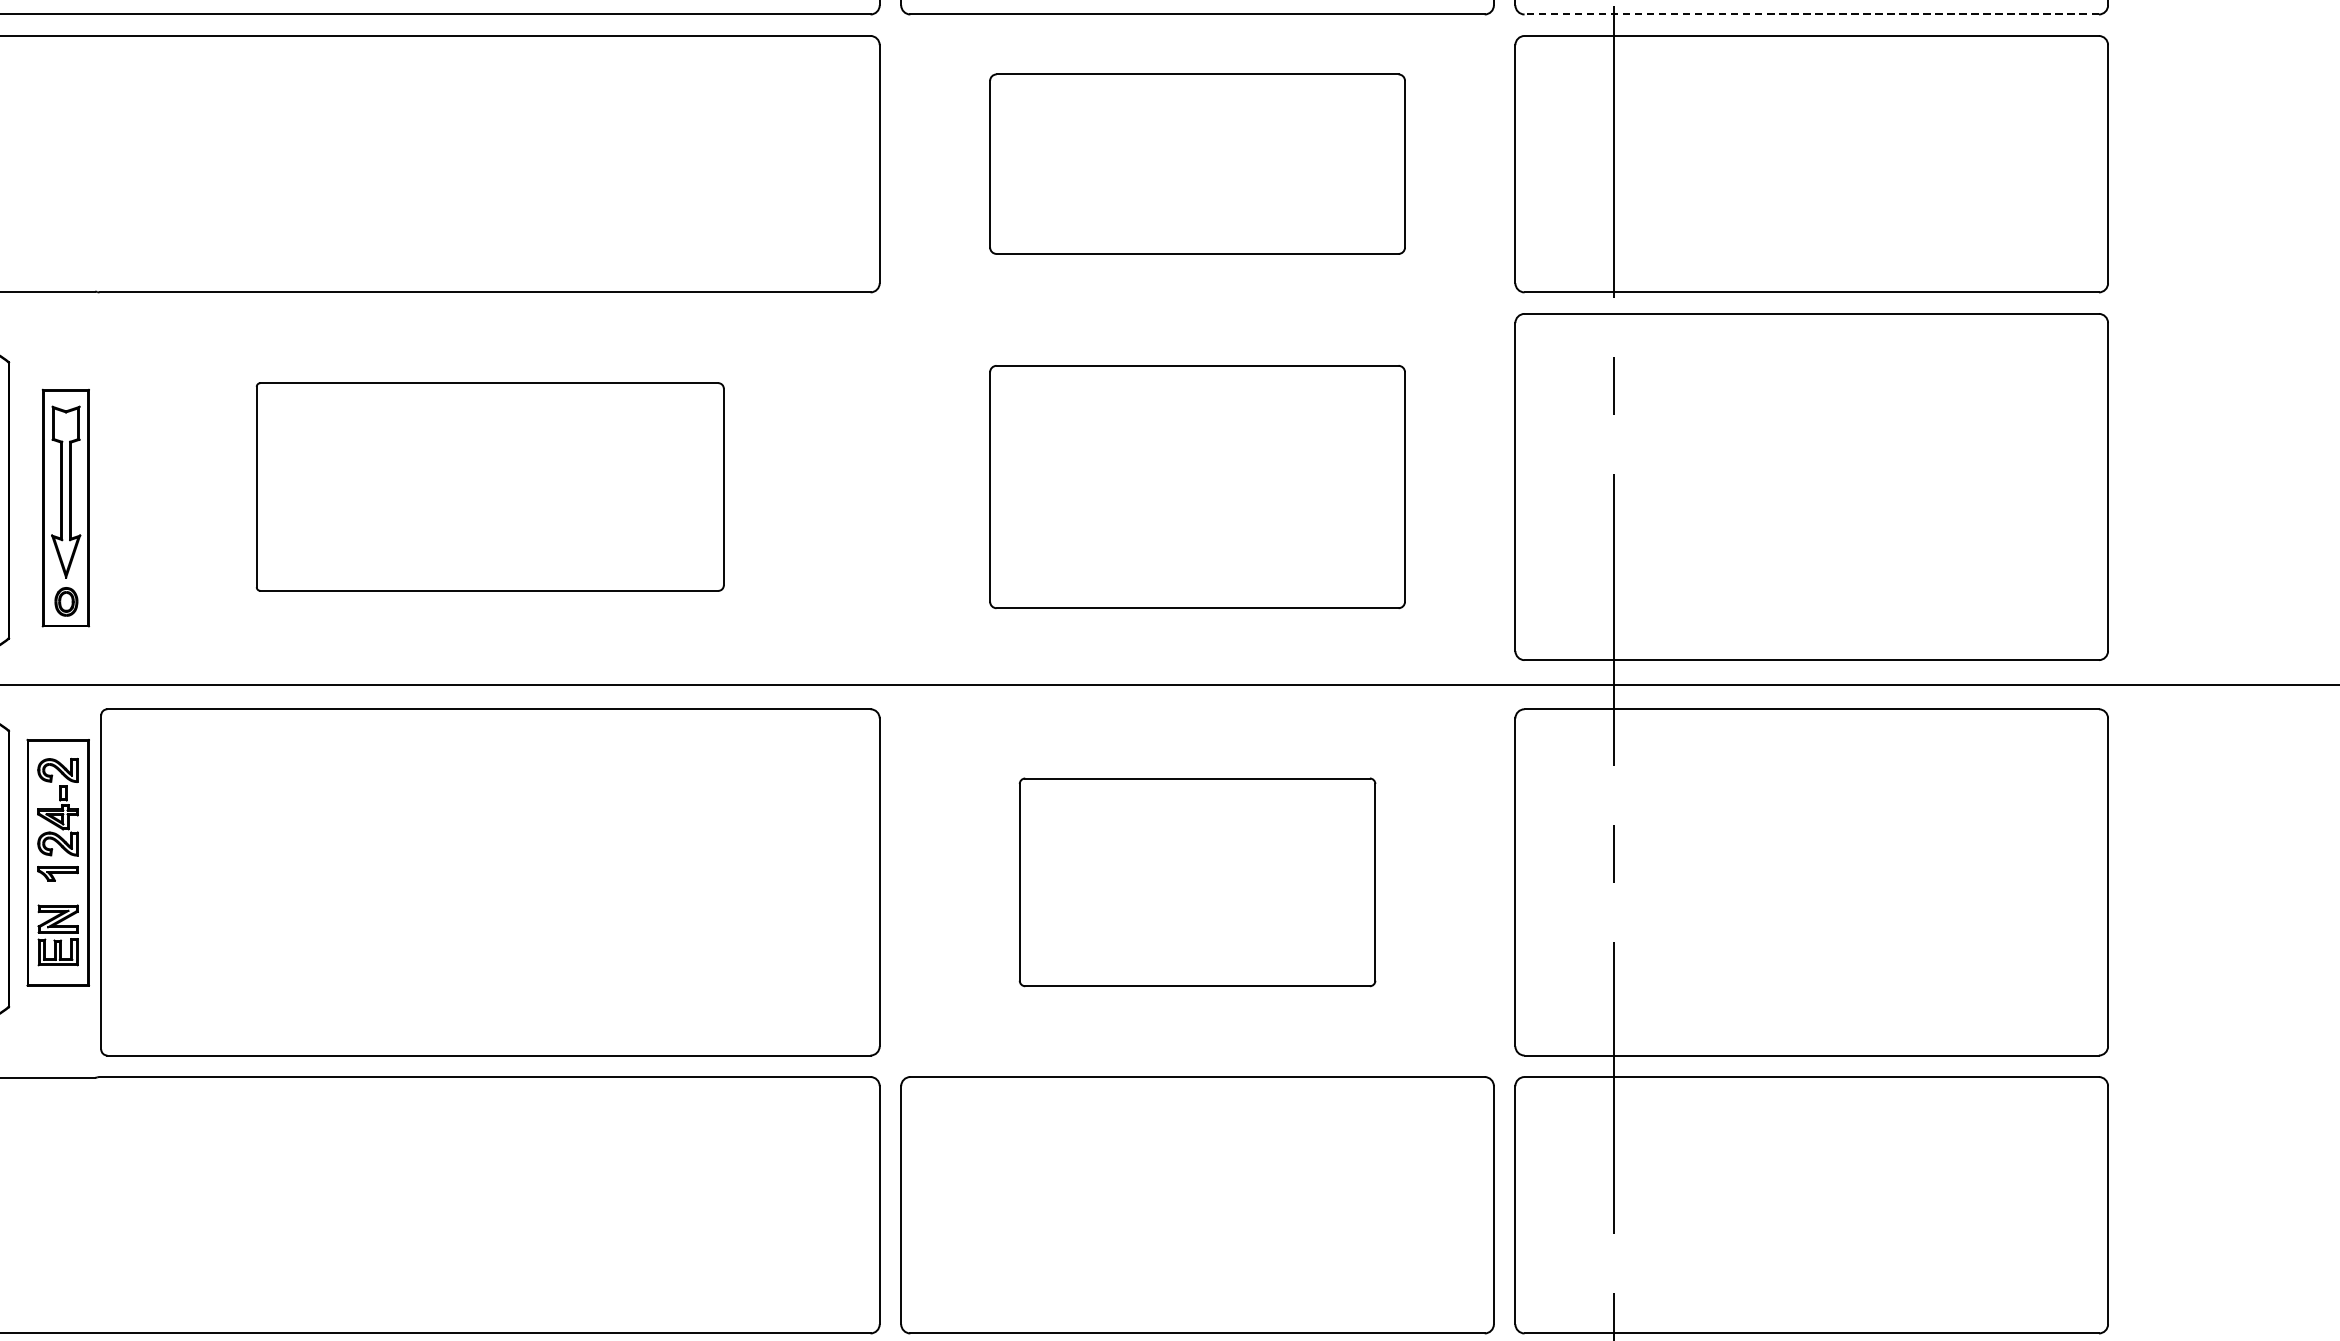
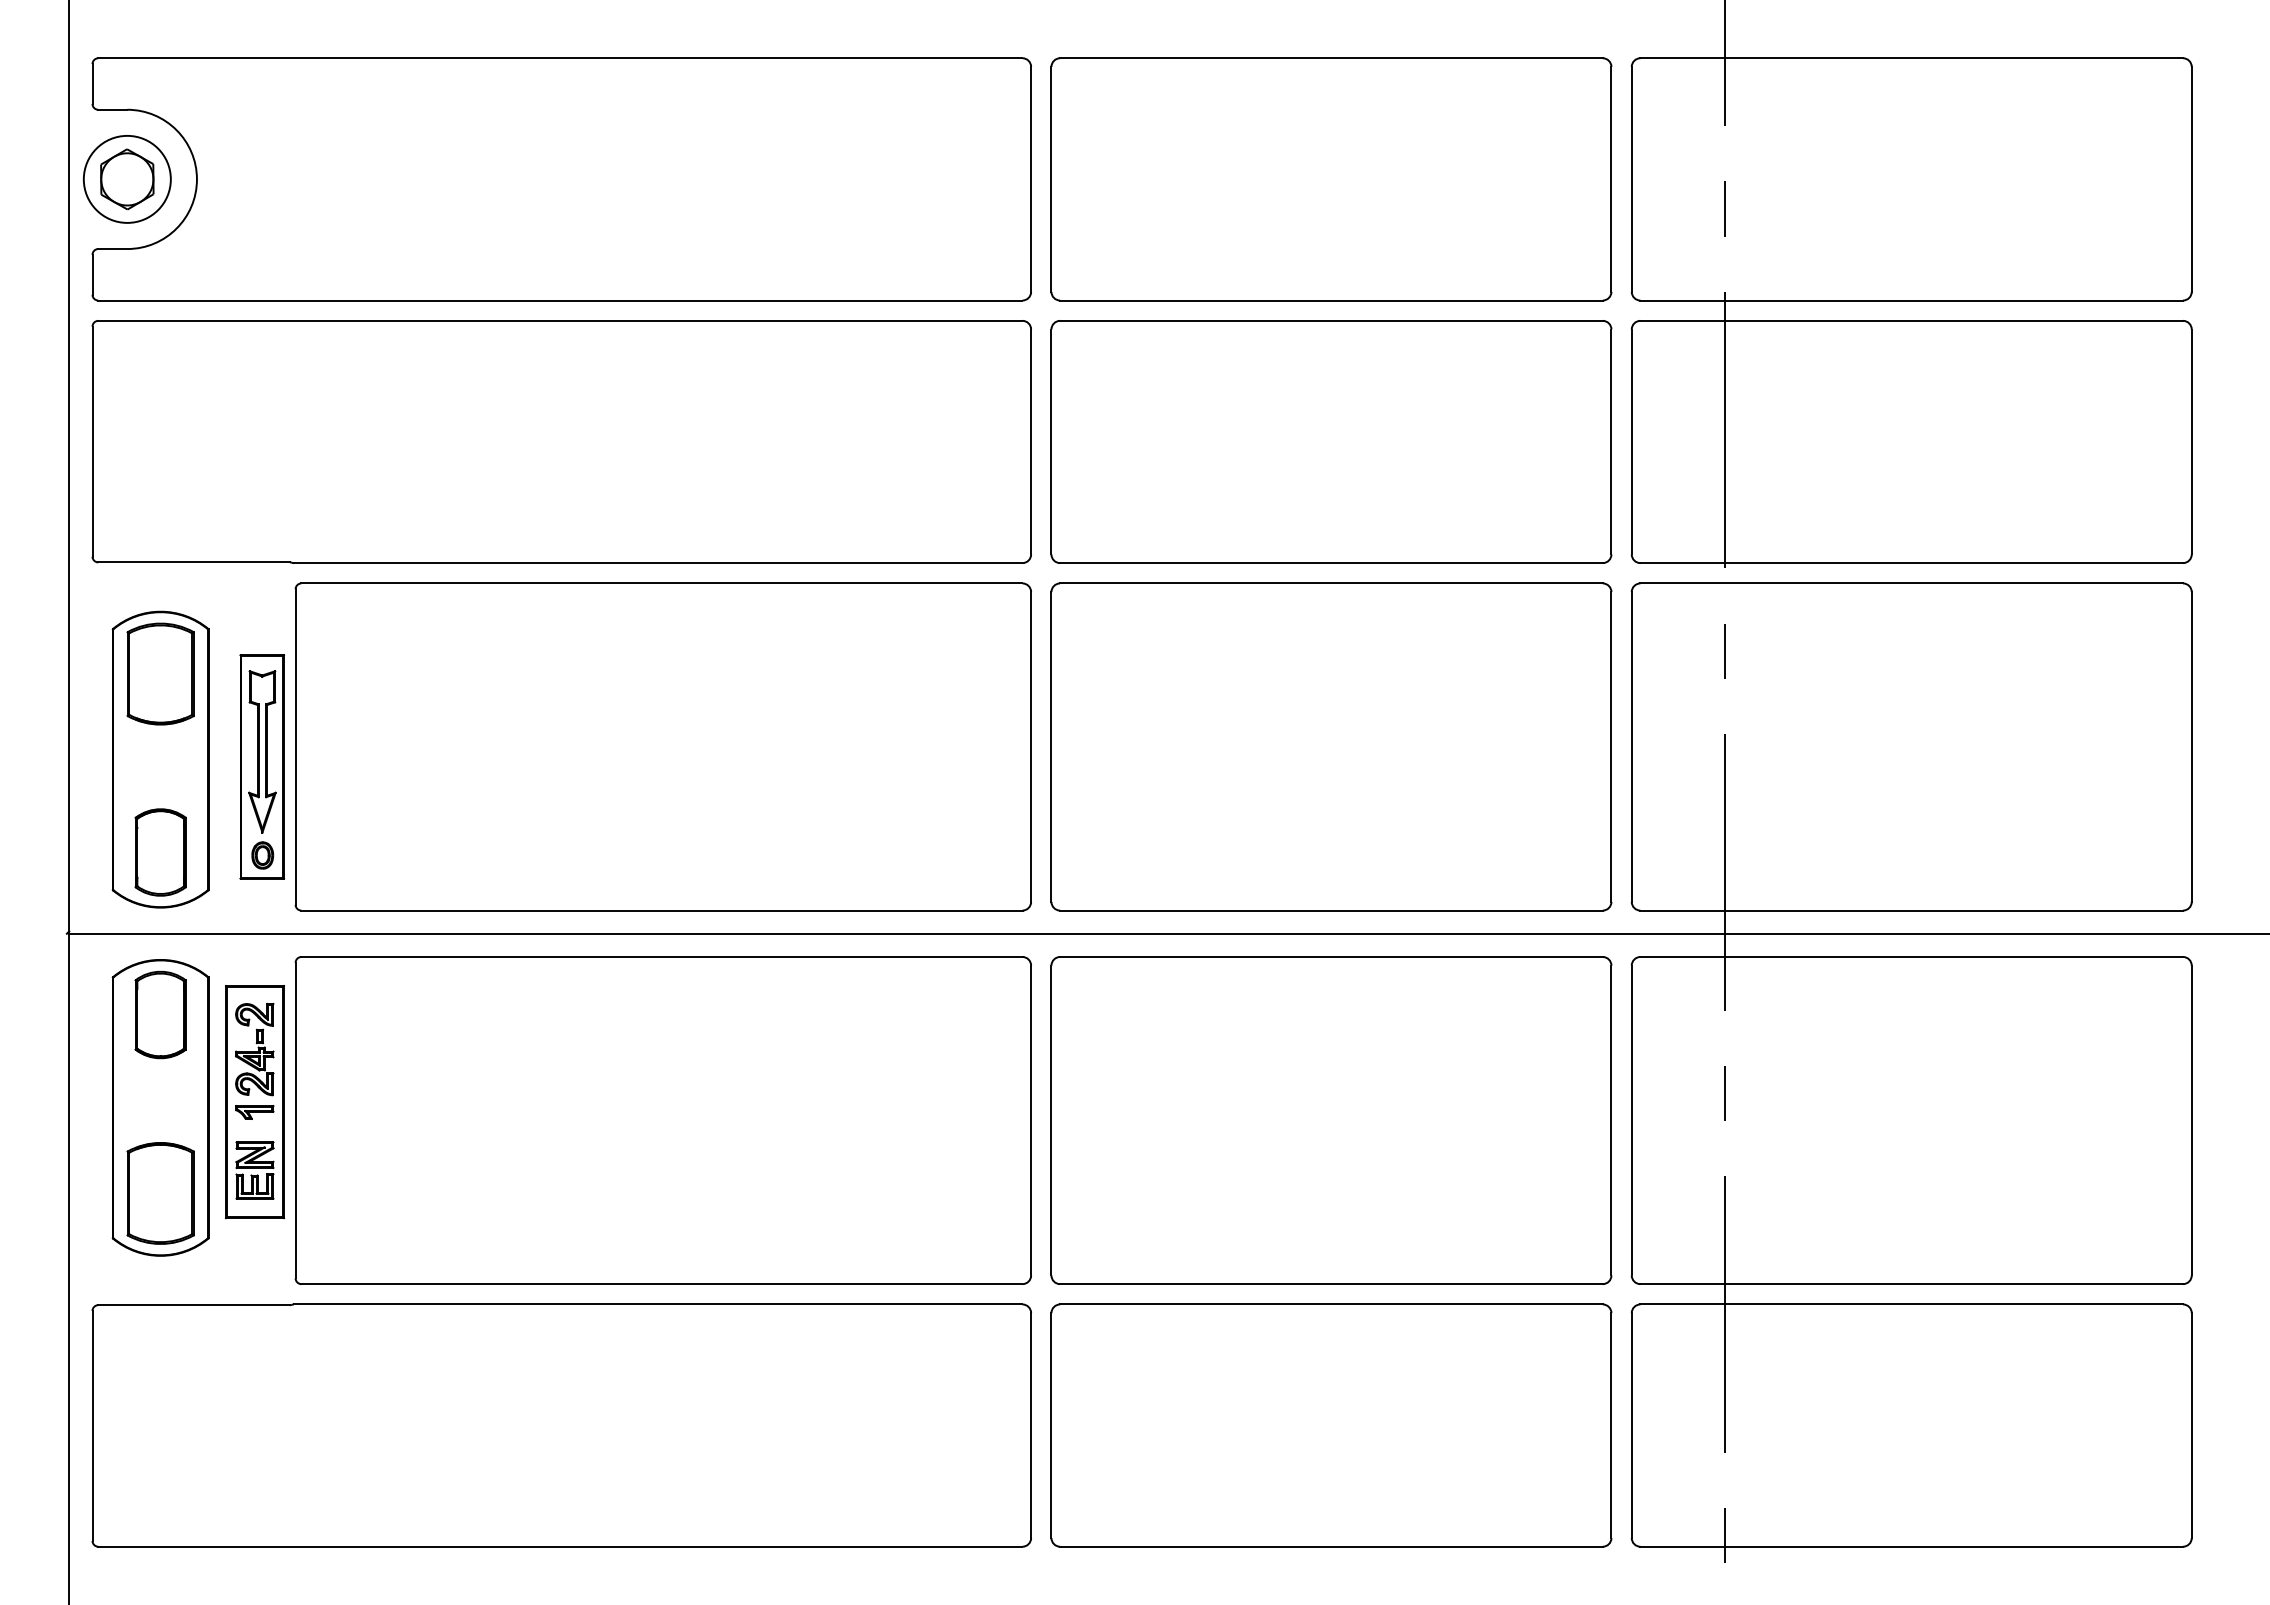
line: (1811, 14) -> (1911, 300), dashed -> solid
part: (1197, 163) -> (1331, 441), size x1.43
part: (489, 486) -> (662, 746), size x1.67
part: (1197, 486) -> (1331, 746), size x1.43
part: (1197, 882) -> (1331, 1120), size x1.67

